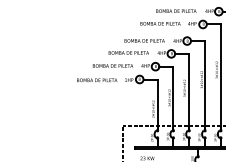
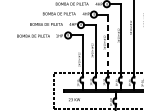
line: (189, 90) -> (108, 44), solid -> dashed

